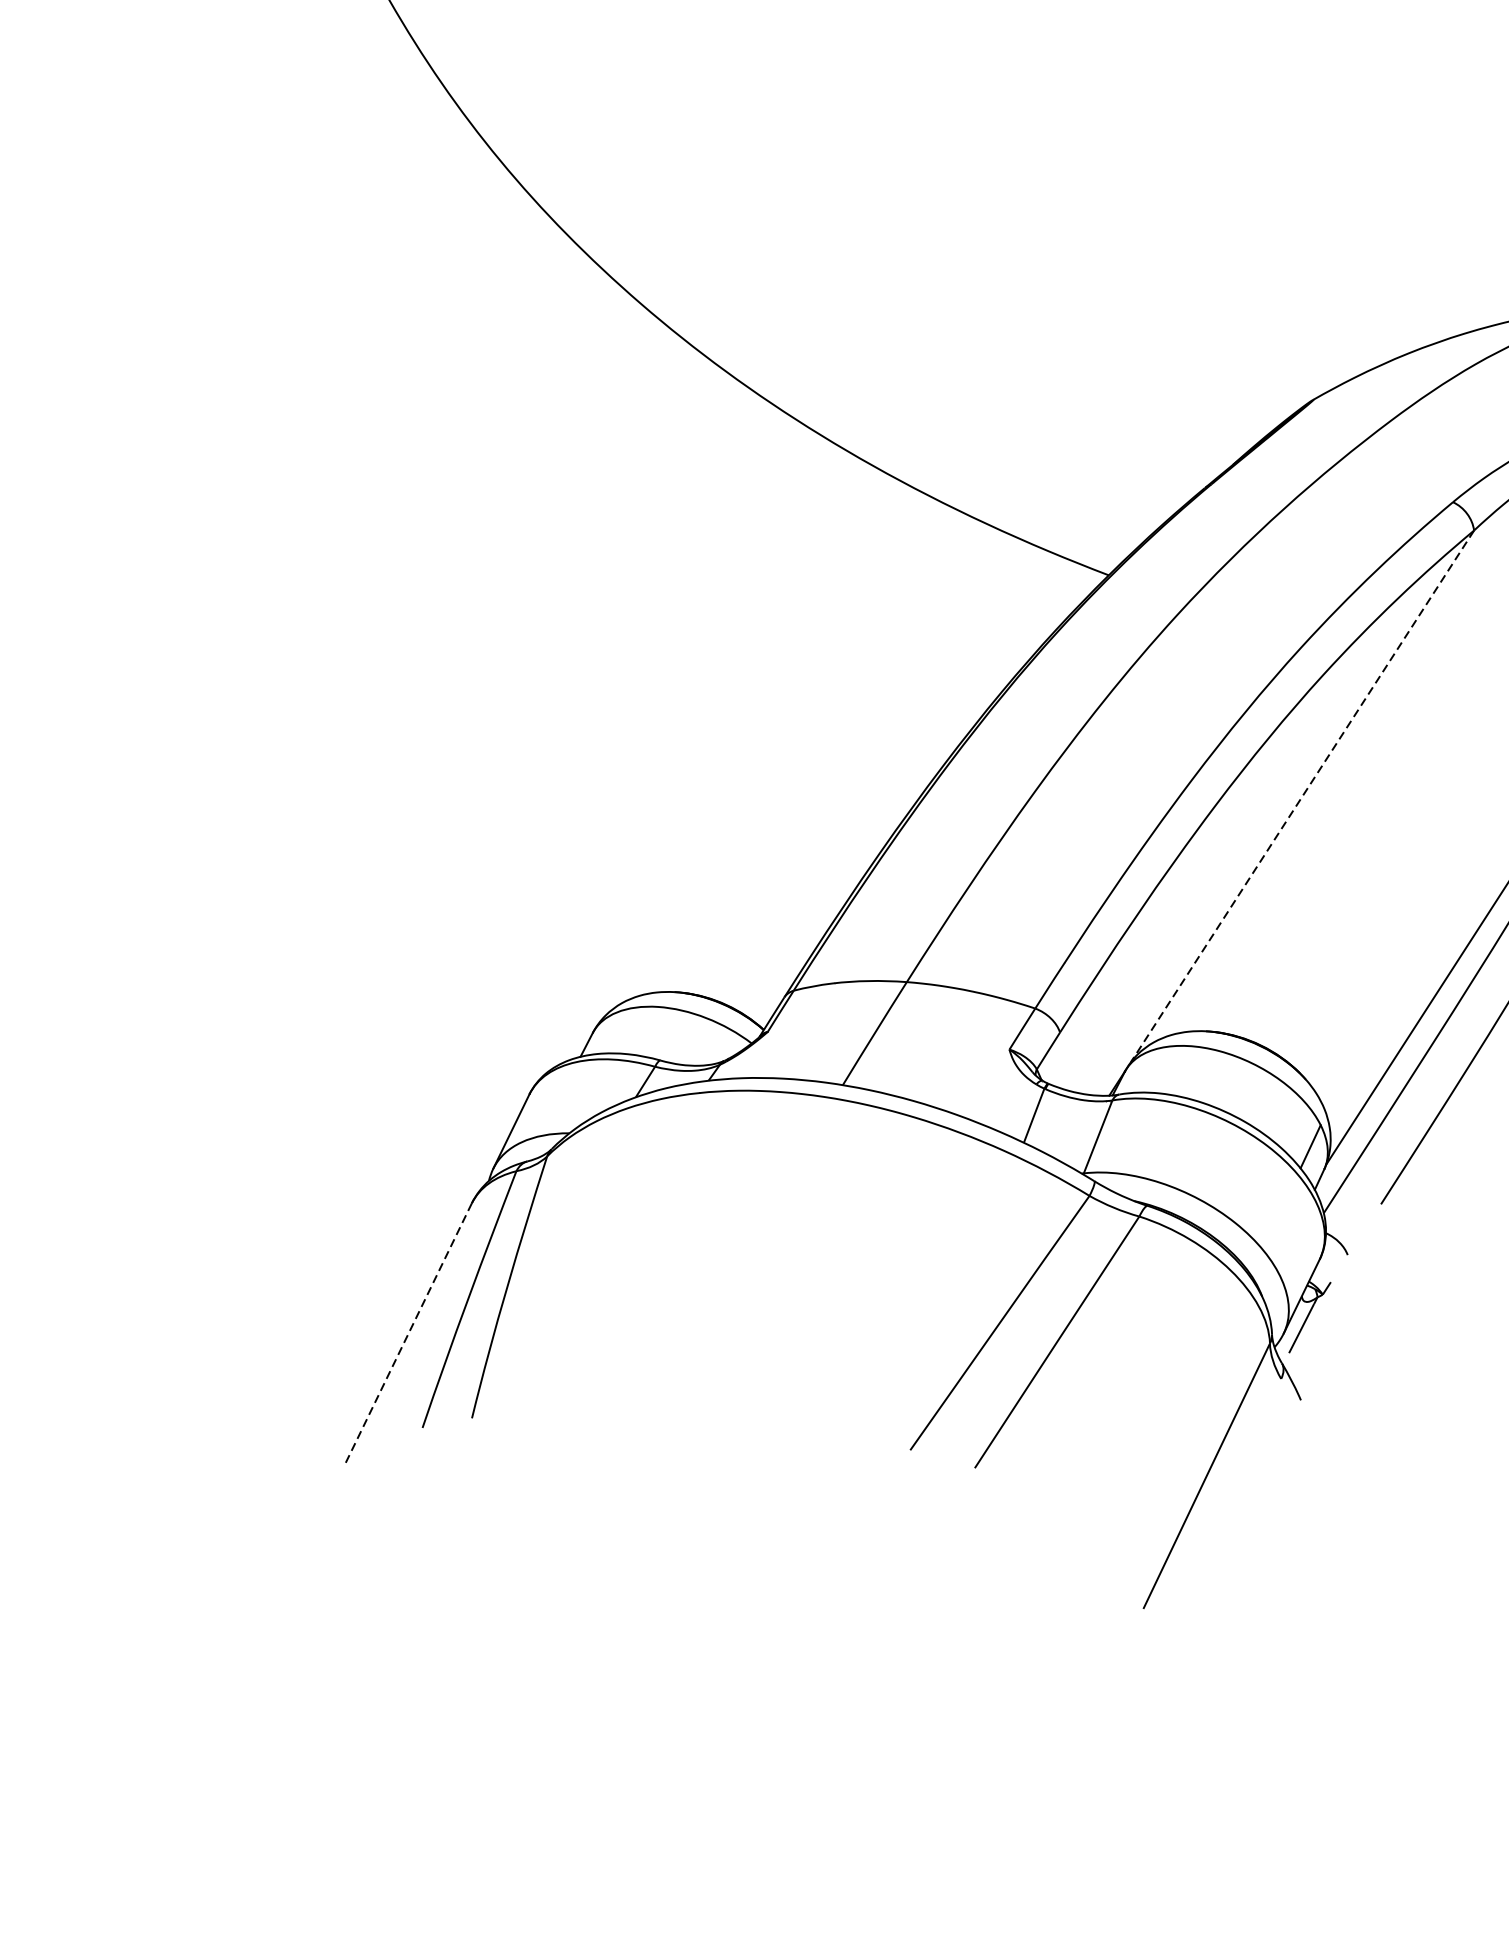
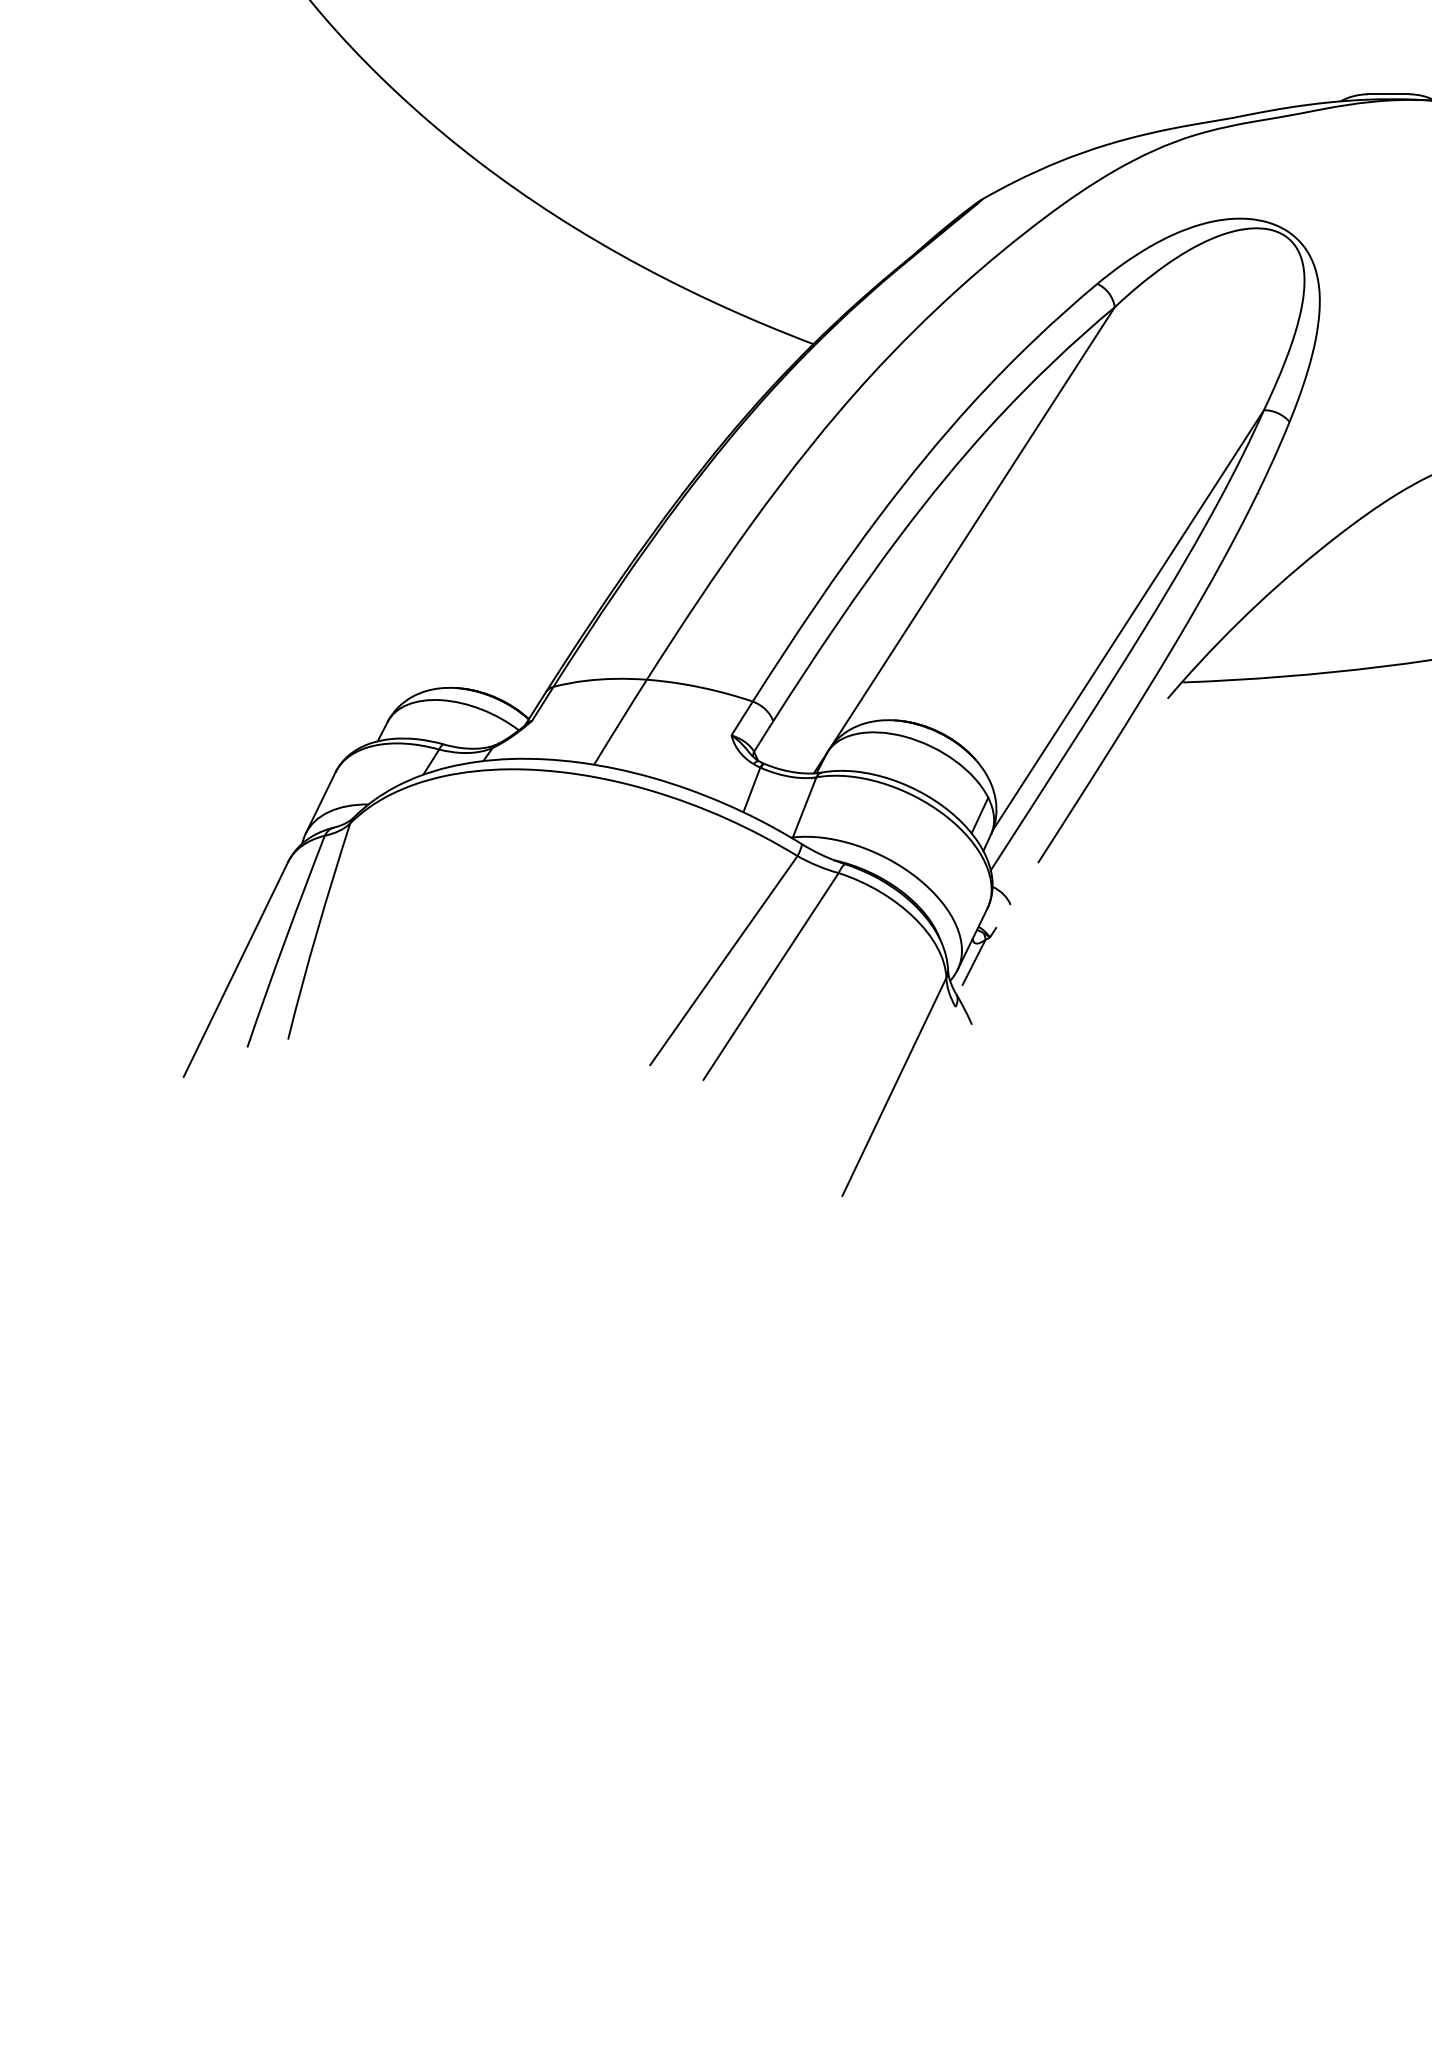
line: (1302, 796) -> (973, 526), dashed -> solid
line: (408, 1334) -> (235, 970), dashed -> solid

